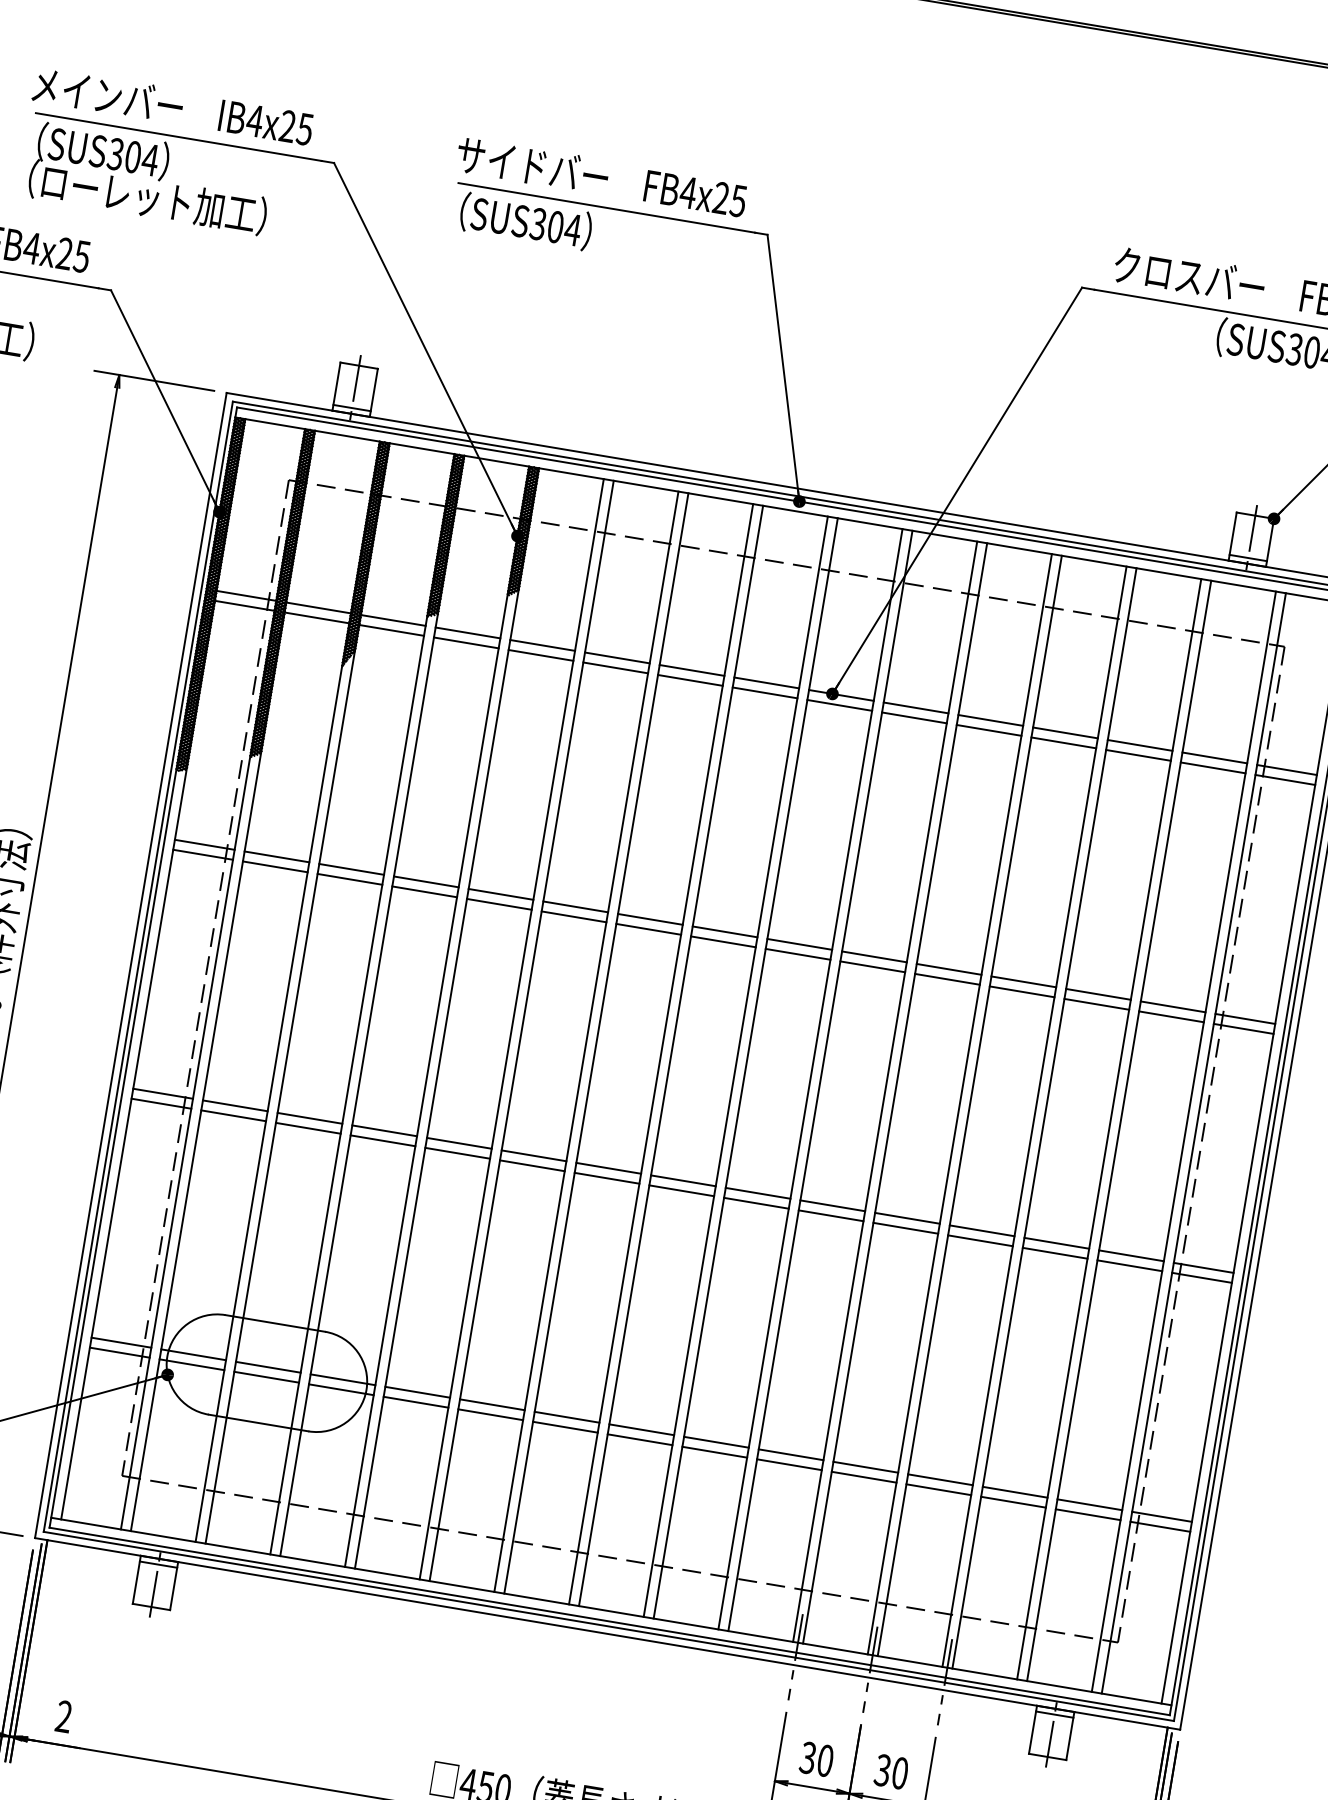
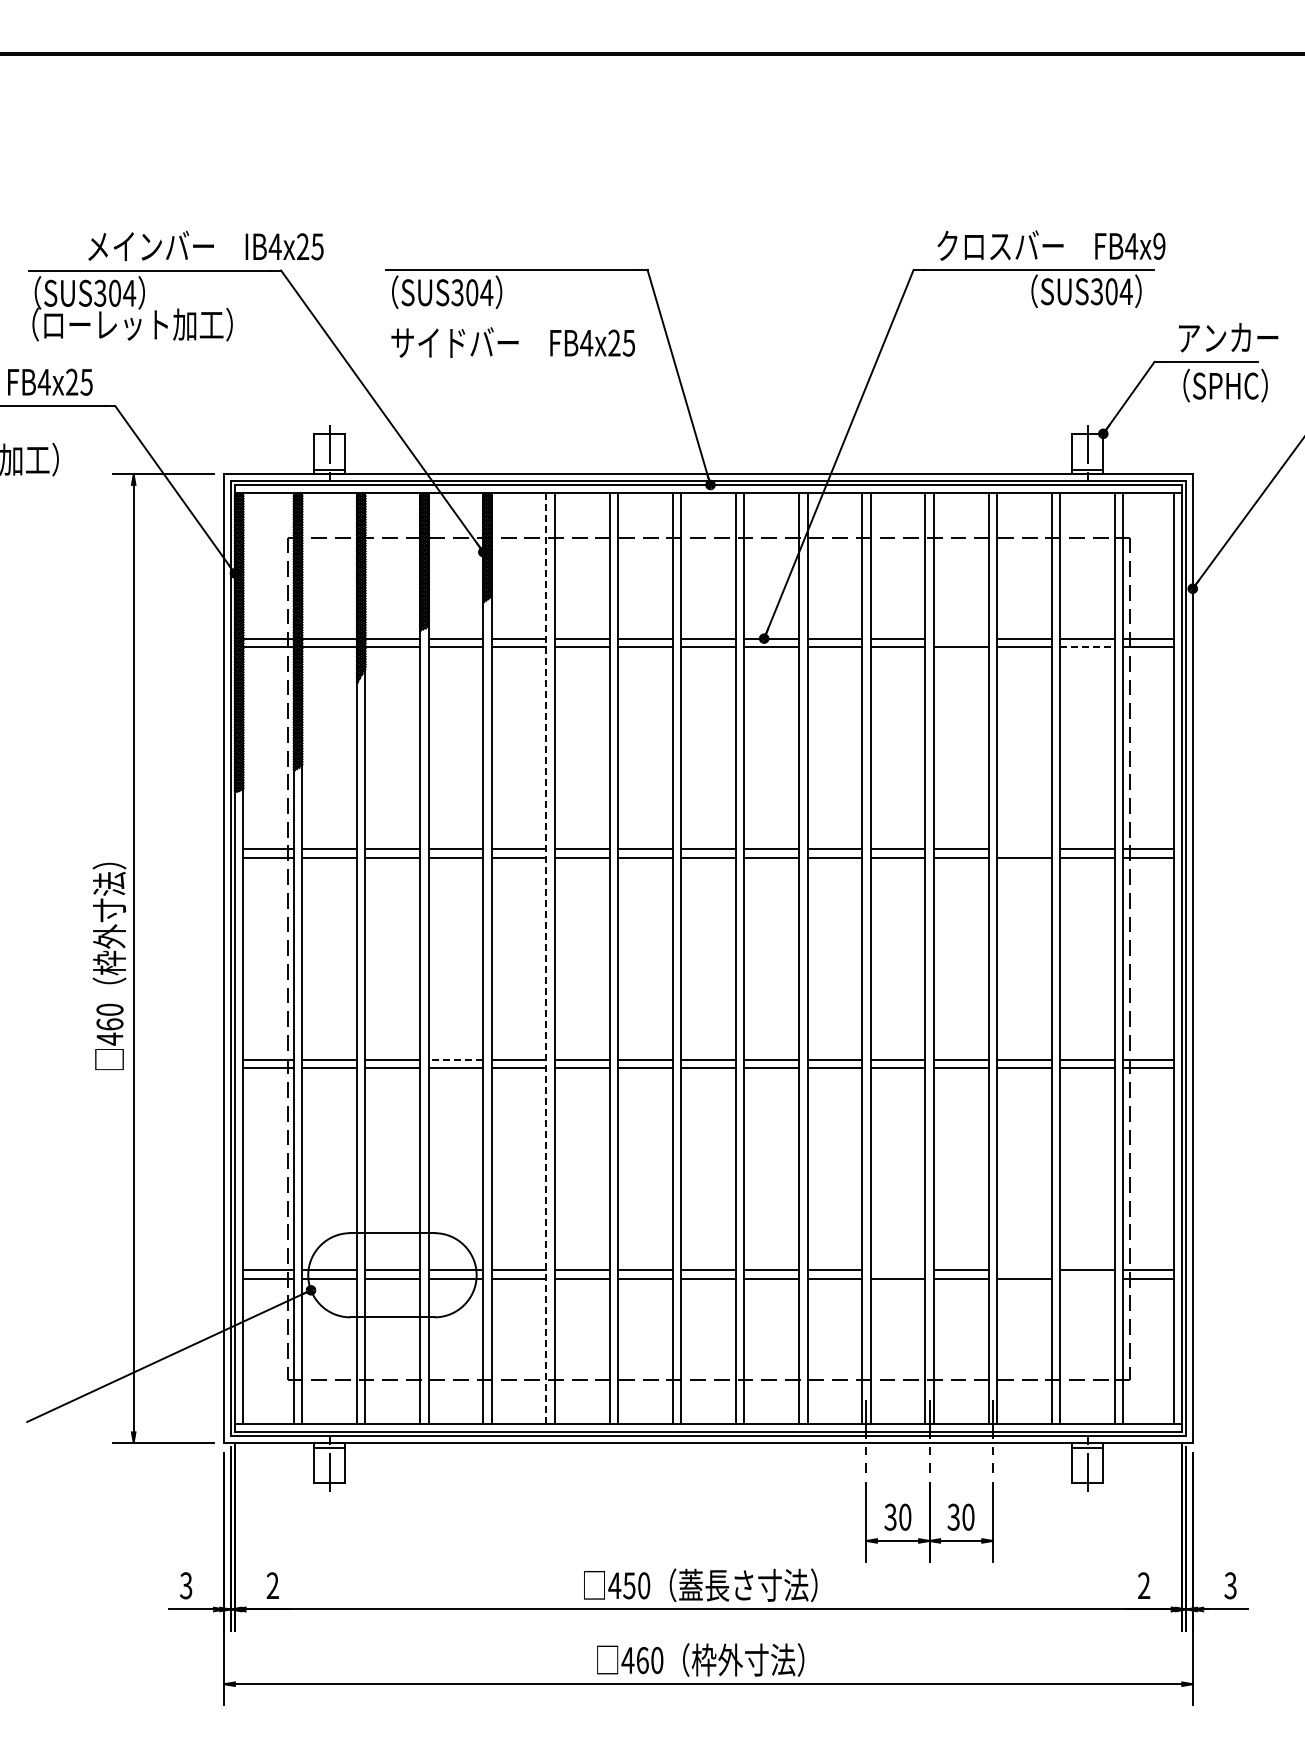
text: (172, 105) -> (205, 245), moved
text: (600, 177) -> (512, 342), moved
line: (1064, 732) -> (960, 638), removed
line: (1214, 768) -> (1088, 647), solid -> dashed
line: (1097, 994) -> (1023, 849), removed
line: (511, 1030) -> (546, 959), solid -> dashed
line: (384, 1130) -> (455, 1059), solid -> dashed
line: (865, 1467) -> (897, 1270), removed
line: (1014, 1492) -> (1023, 1270), removed
line: (1088, 1514) -> (1087, 1278), removed

